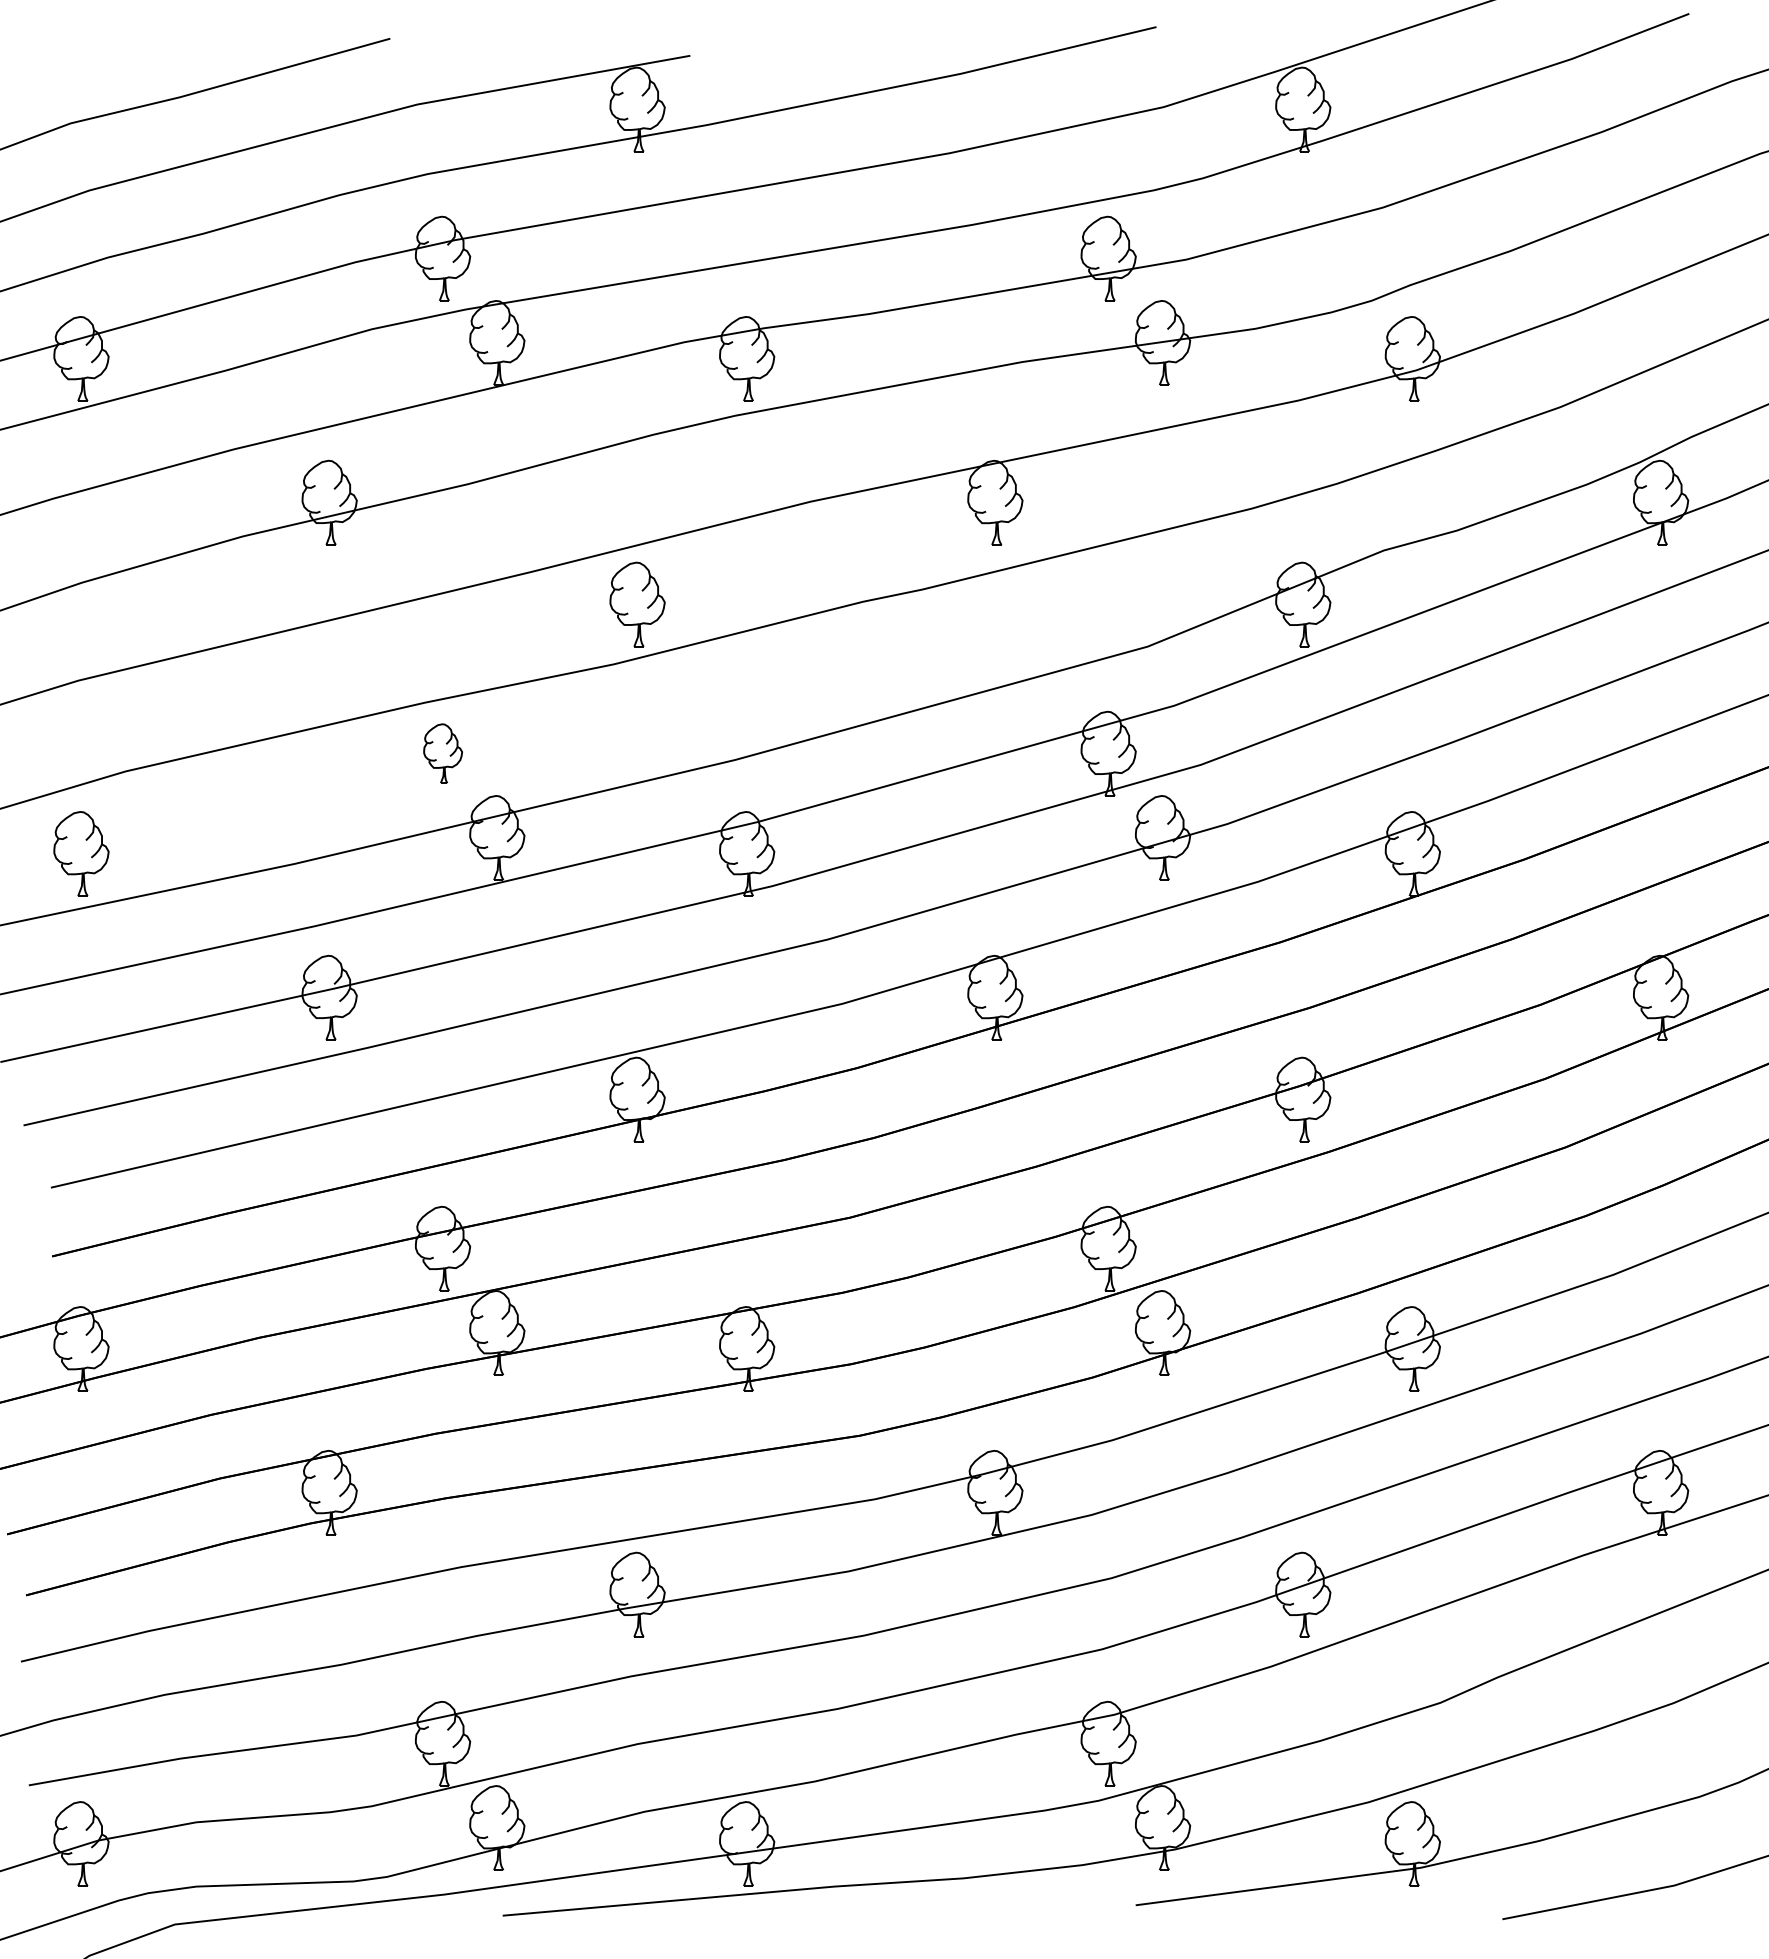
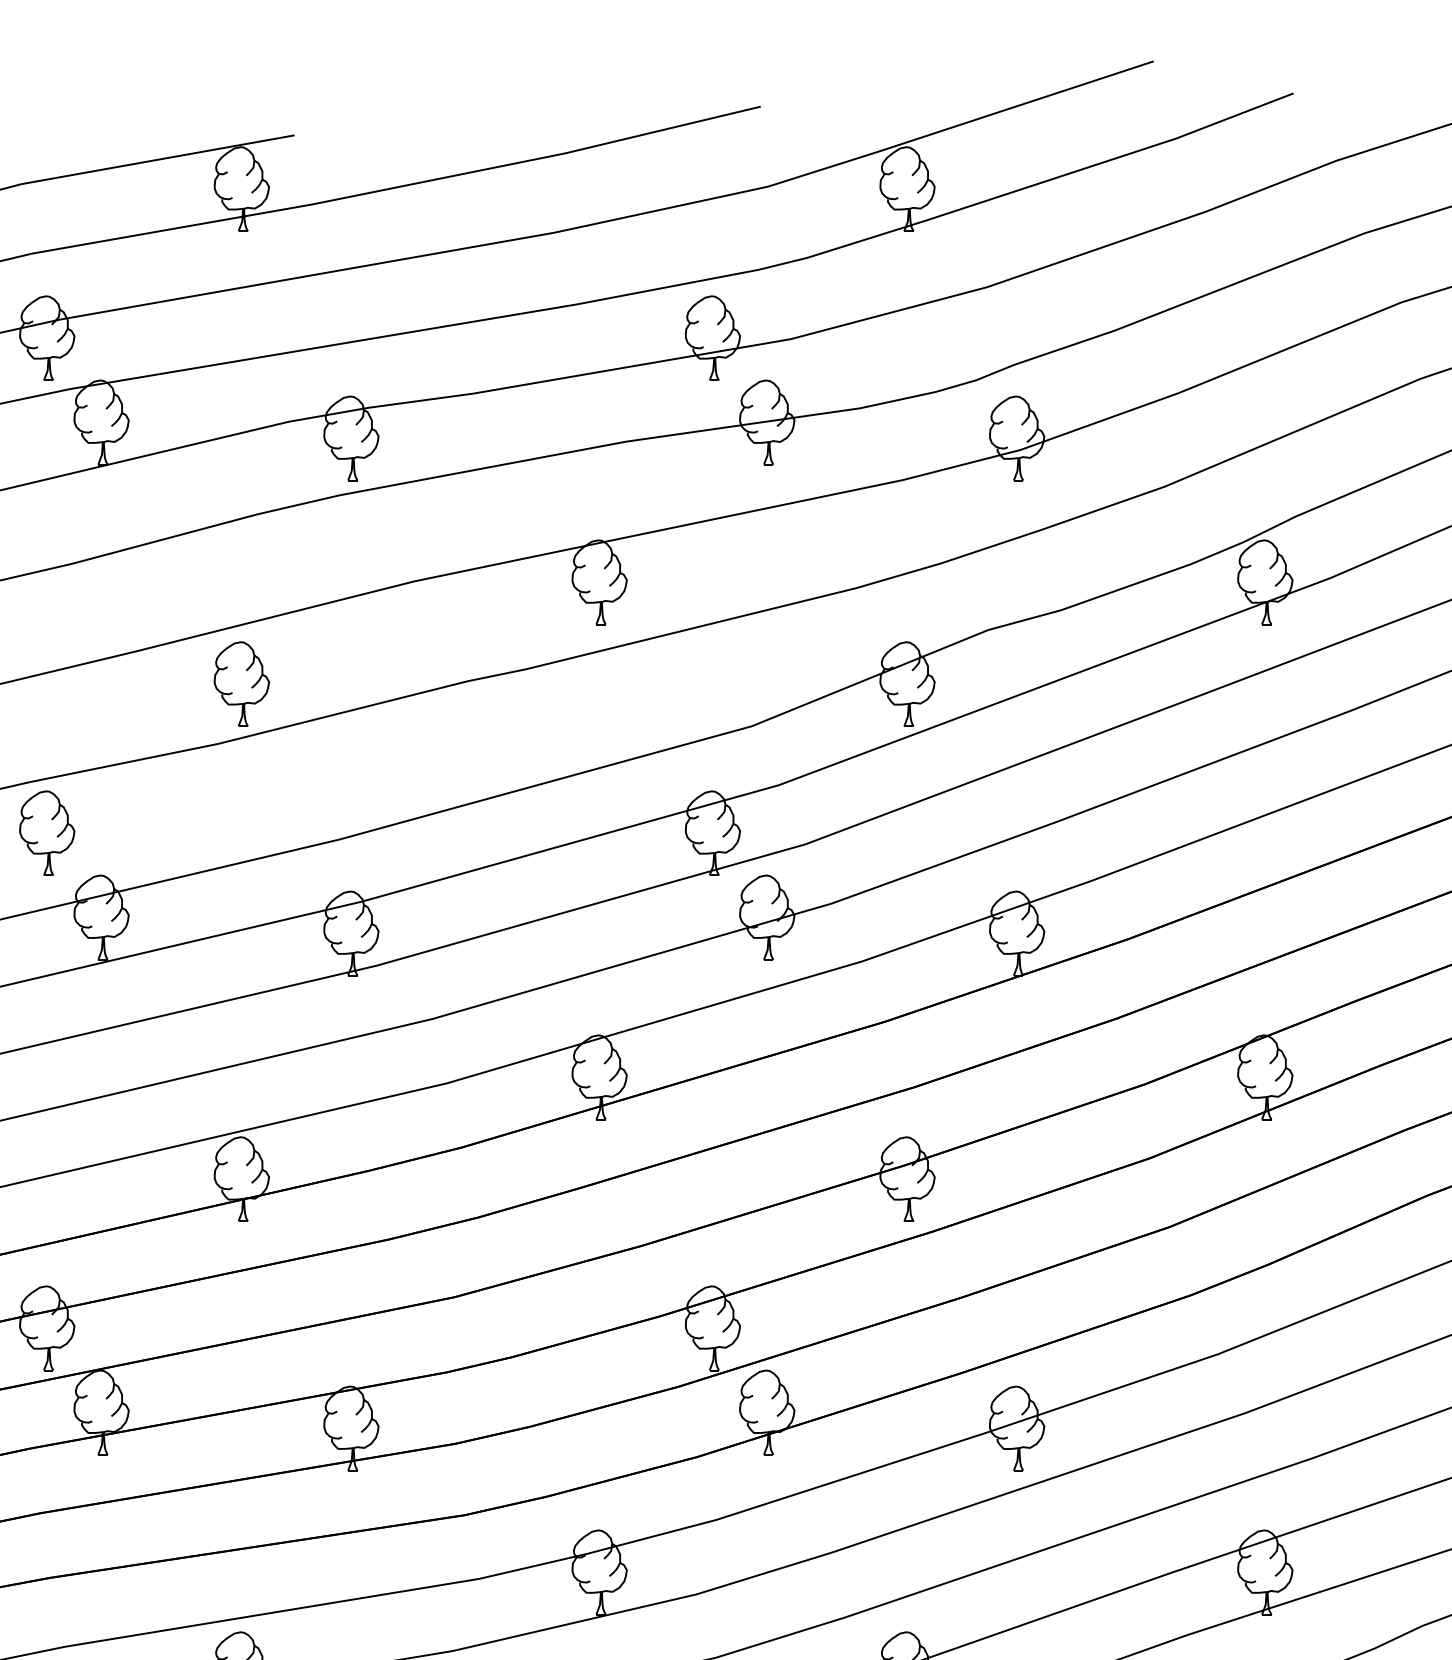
part: (443, 753) -> (47, 833), size x1.43

